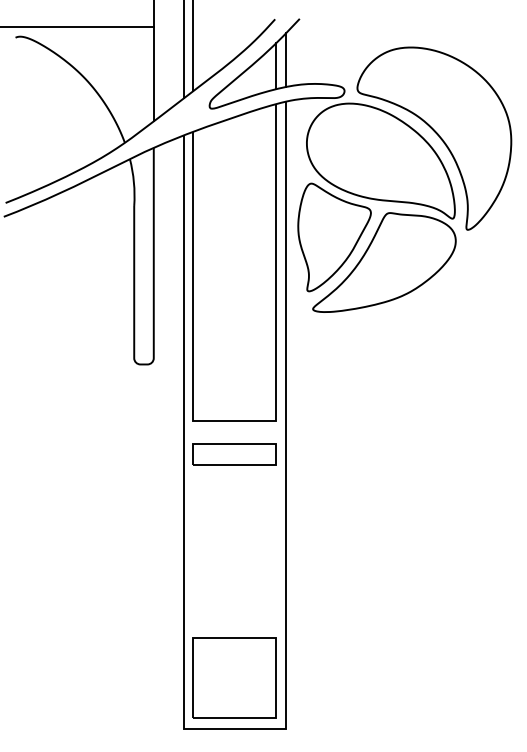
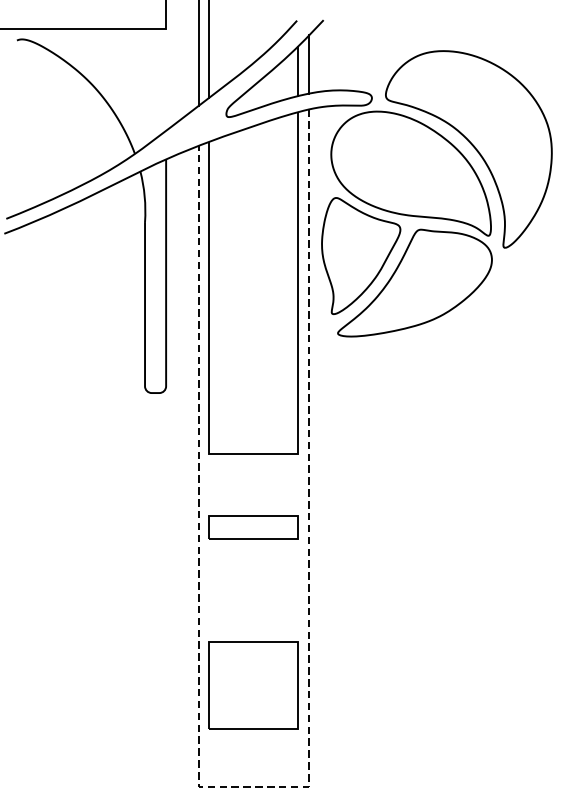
line: (153, 73) -> (165, 79), removed
part: (234, 454) -> (253, 527), moved
part: (234, 677) -> (253, 685), moved
line: (251, 729) -> (271, 786), solid -> dashed

